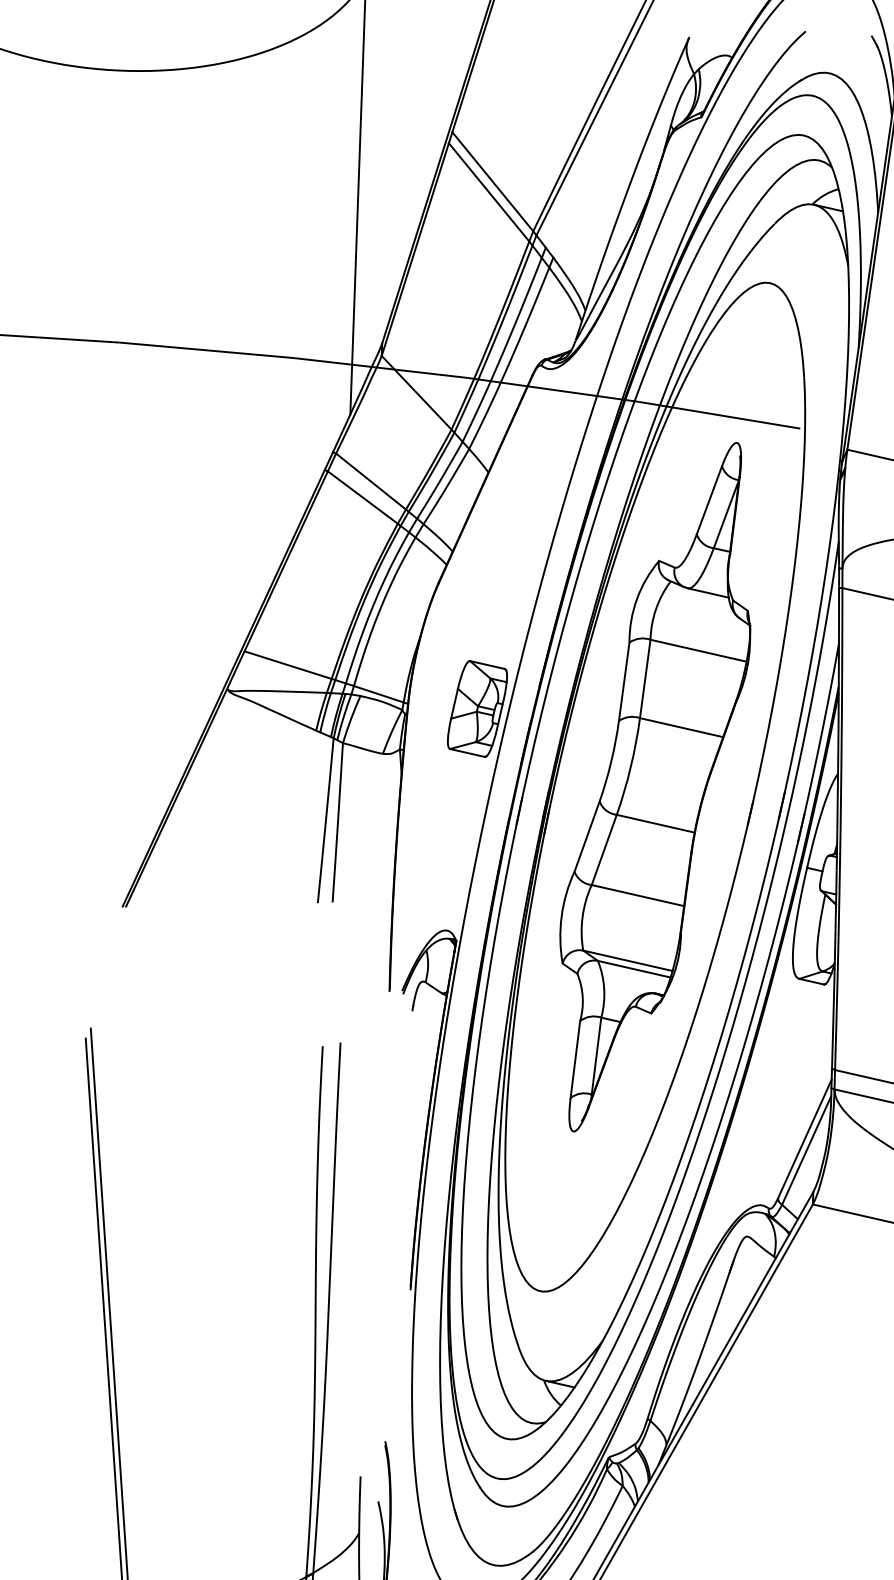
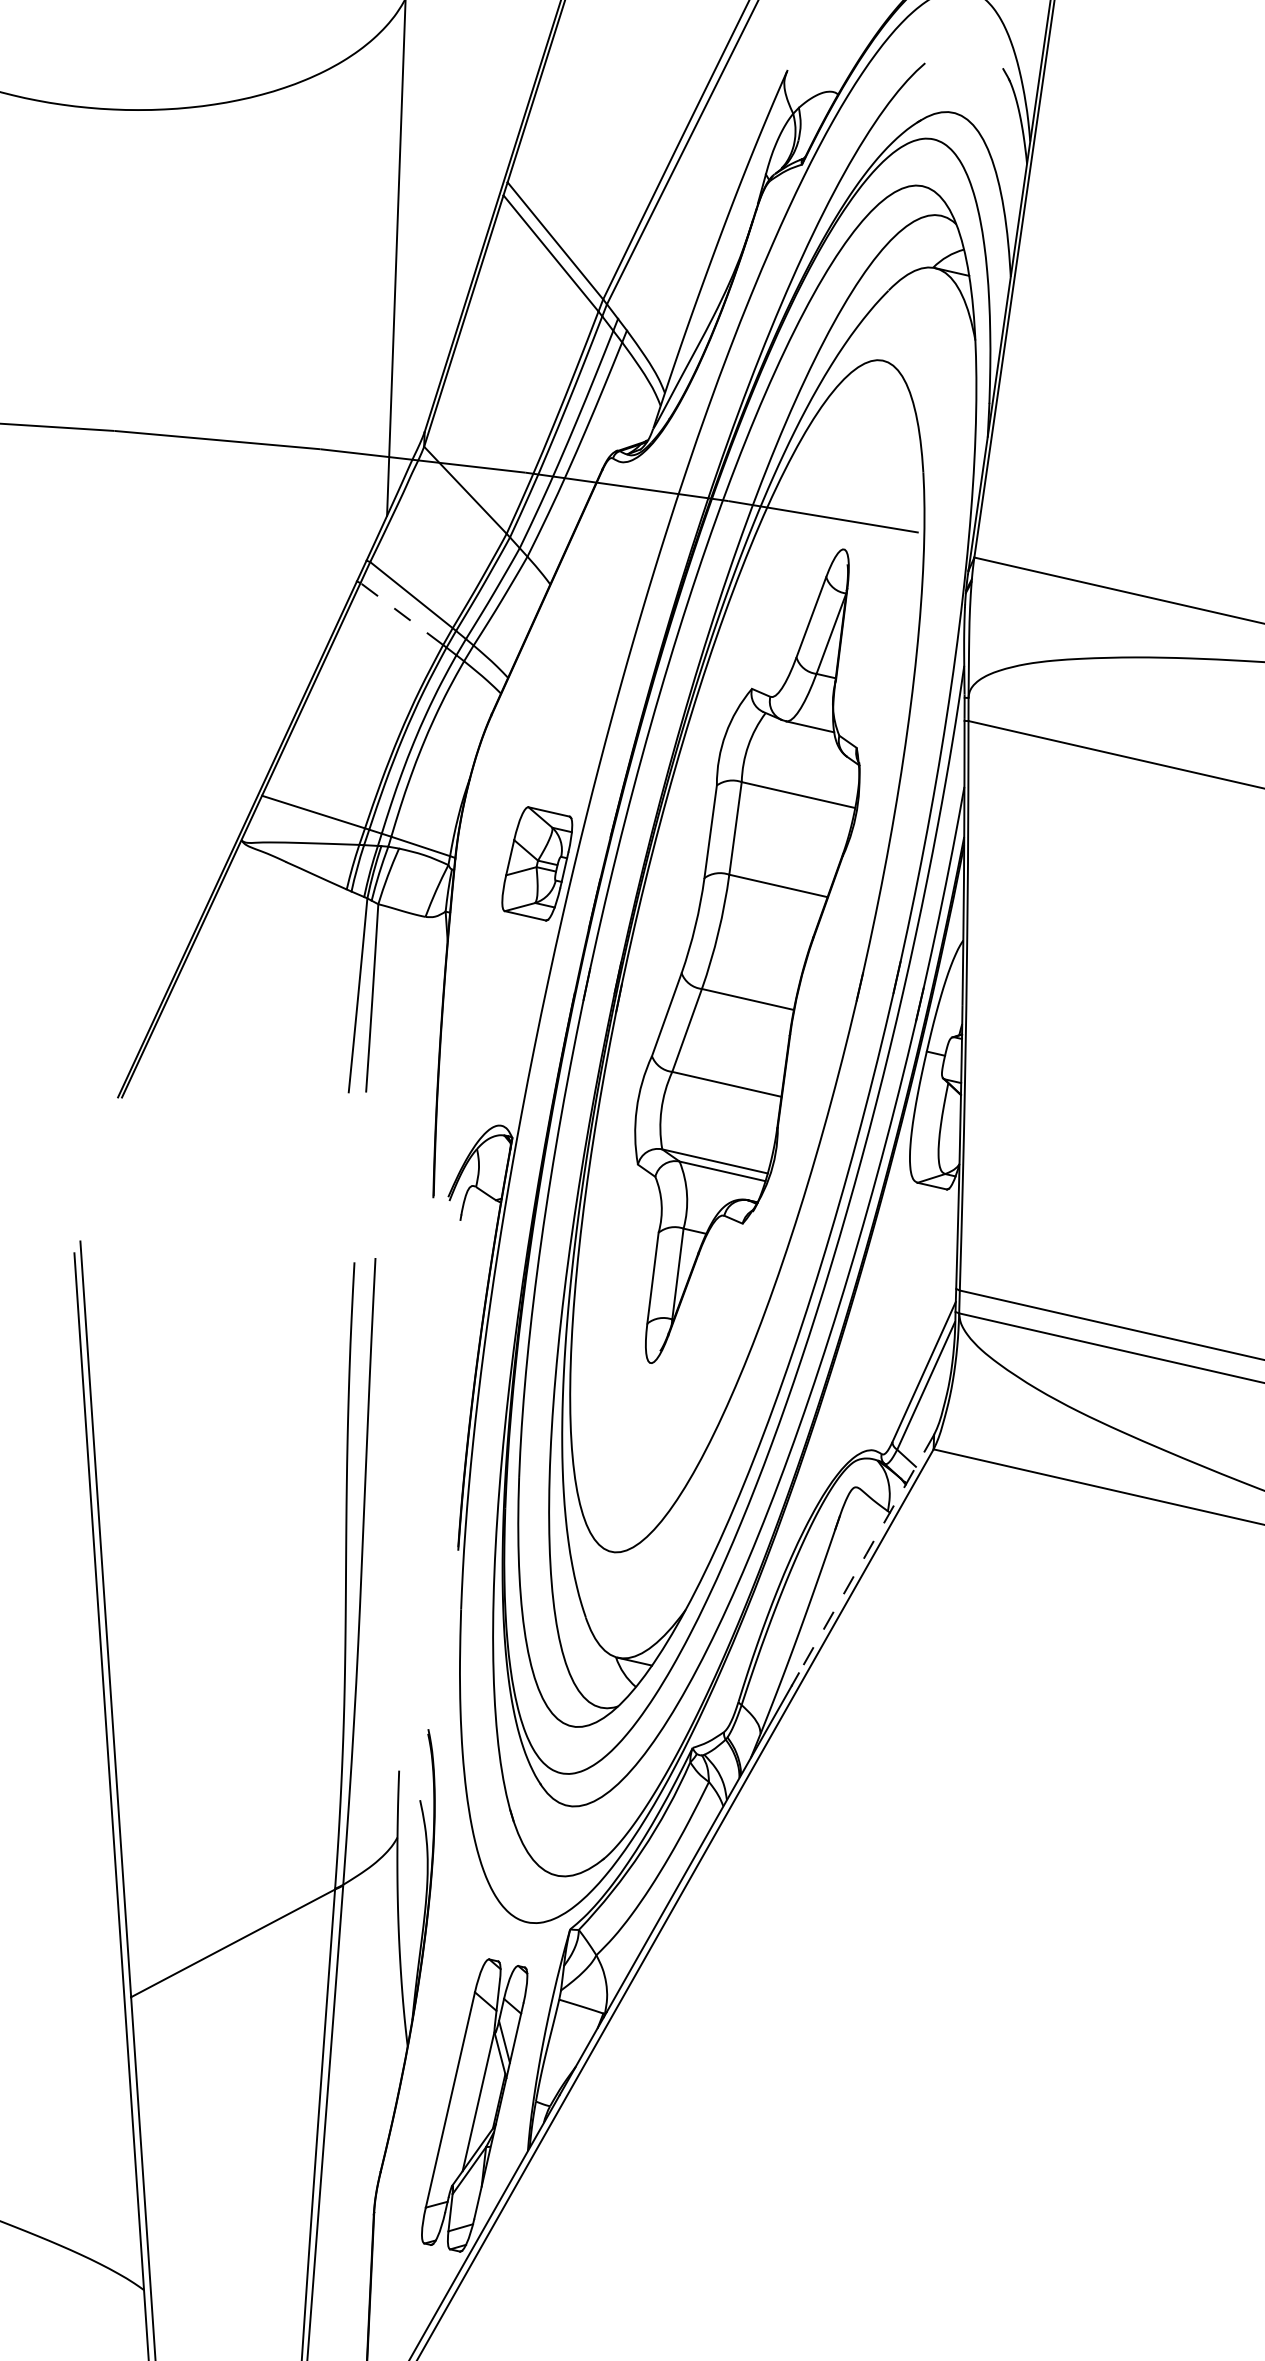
line: (362, 497) -> (401, 614), solid -> dashed
line: (756, 1293) -> (866, 1554), solid -> dashed

